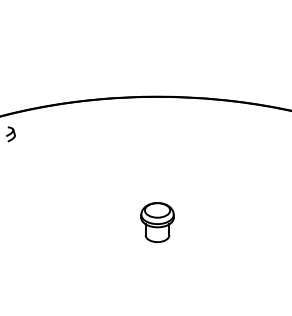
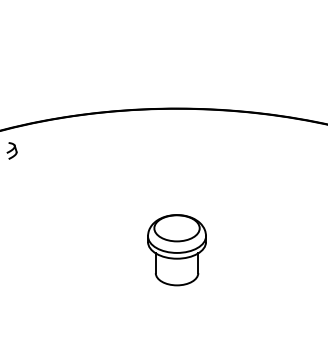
part: (157, 222) -> (176, 250), size x1.6

